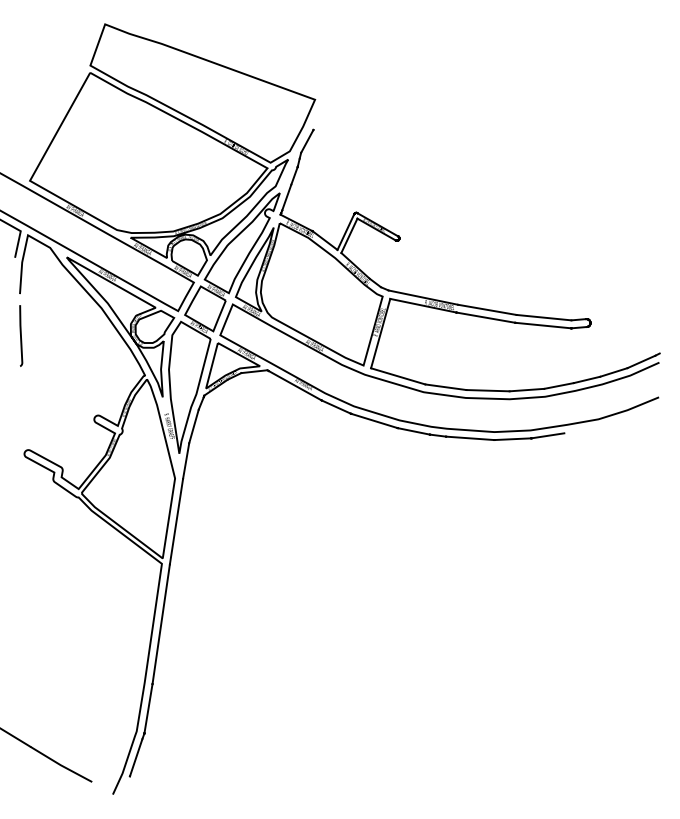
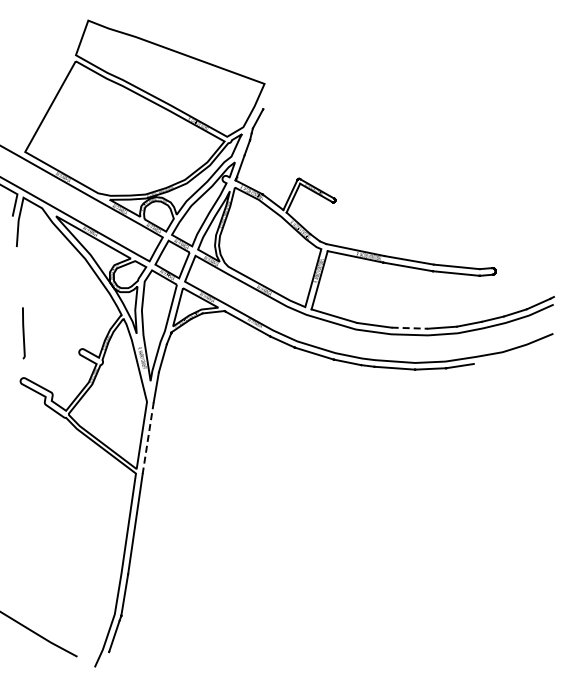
curve: (20, 336) -> (23, 333), moved
line: (488, 391) -> (410, 328), solid -> dashed
line: (176, 522) -> (148, 438), solid -> dashed

